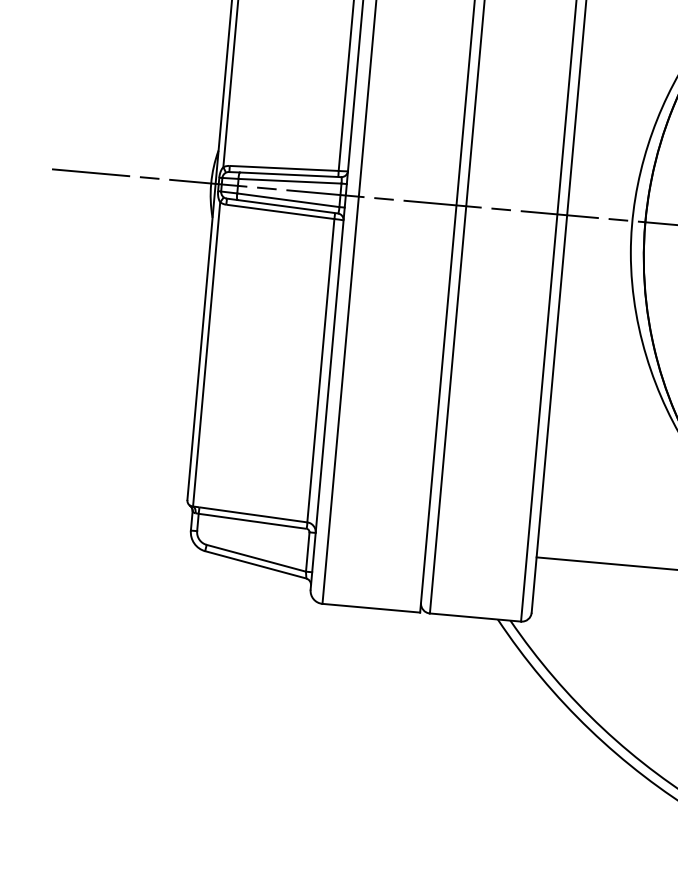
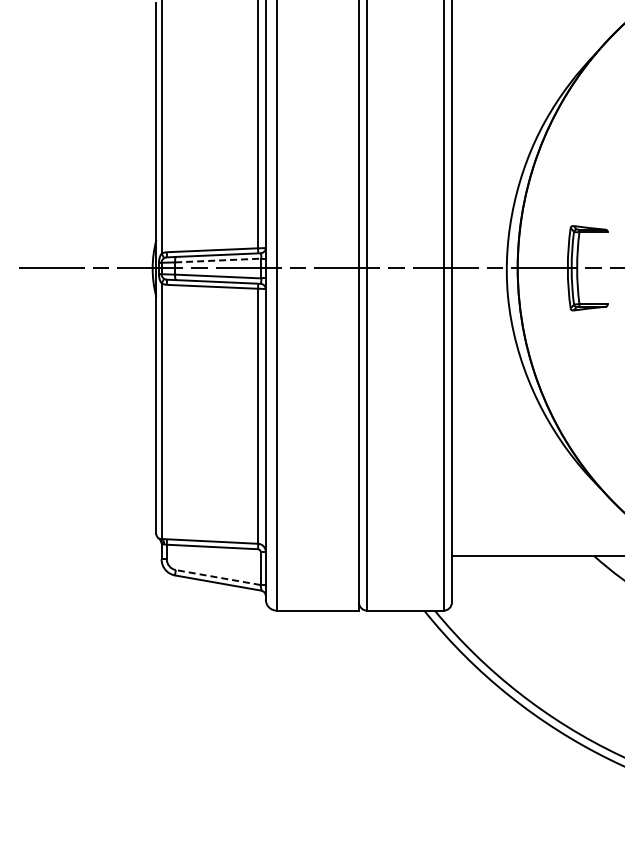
line: (290, 181) -> (218, 260), solid -> dashed
line: (255, 558) -> (217, 577), solid -> dashed

